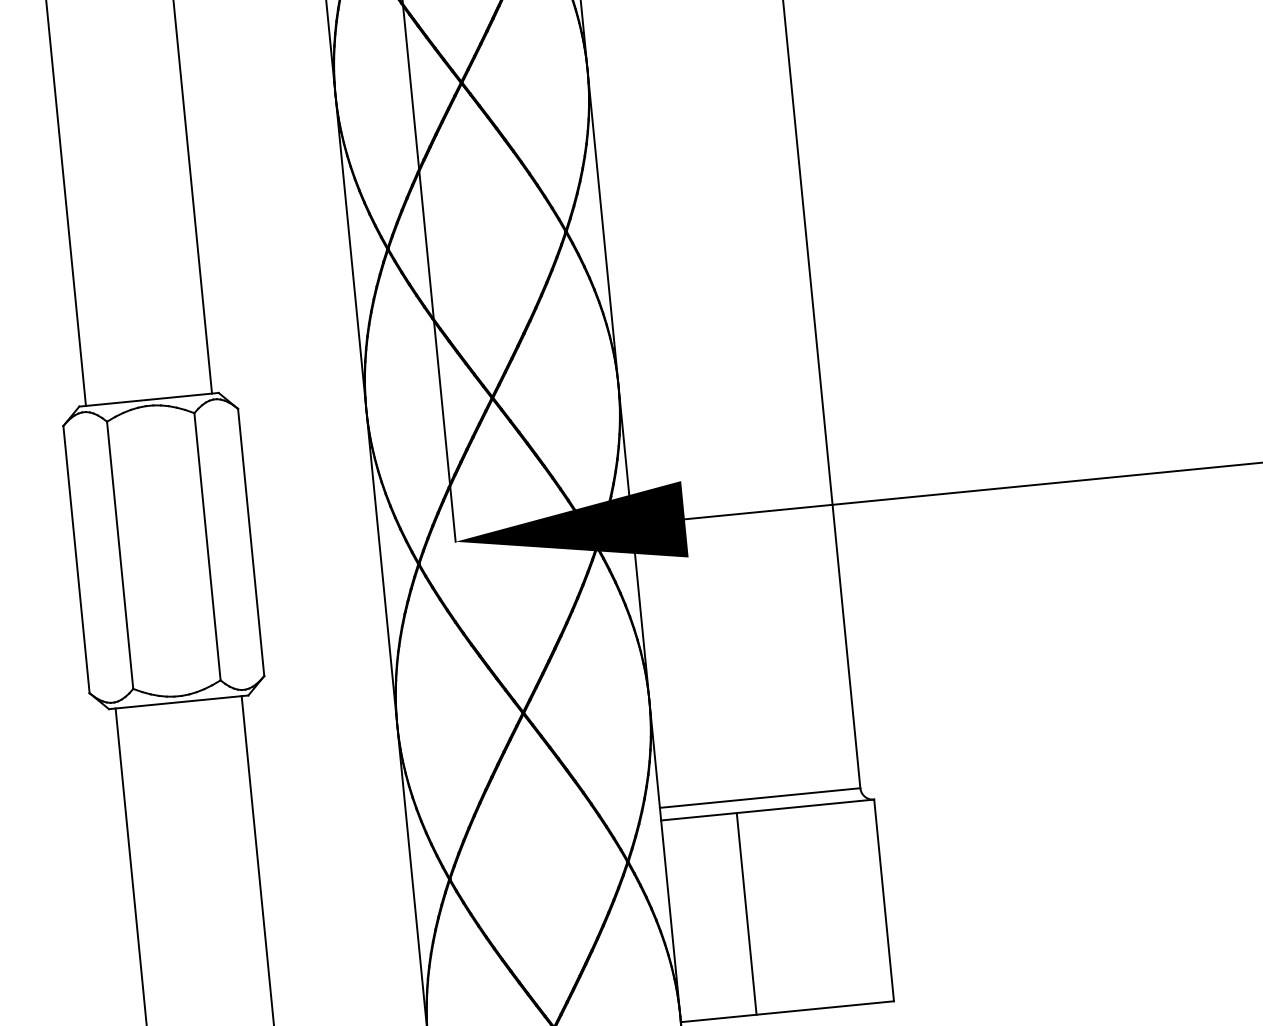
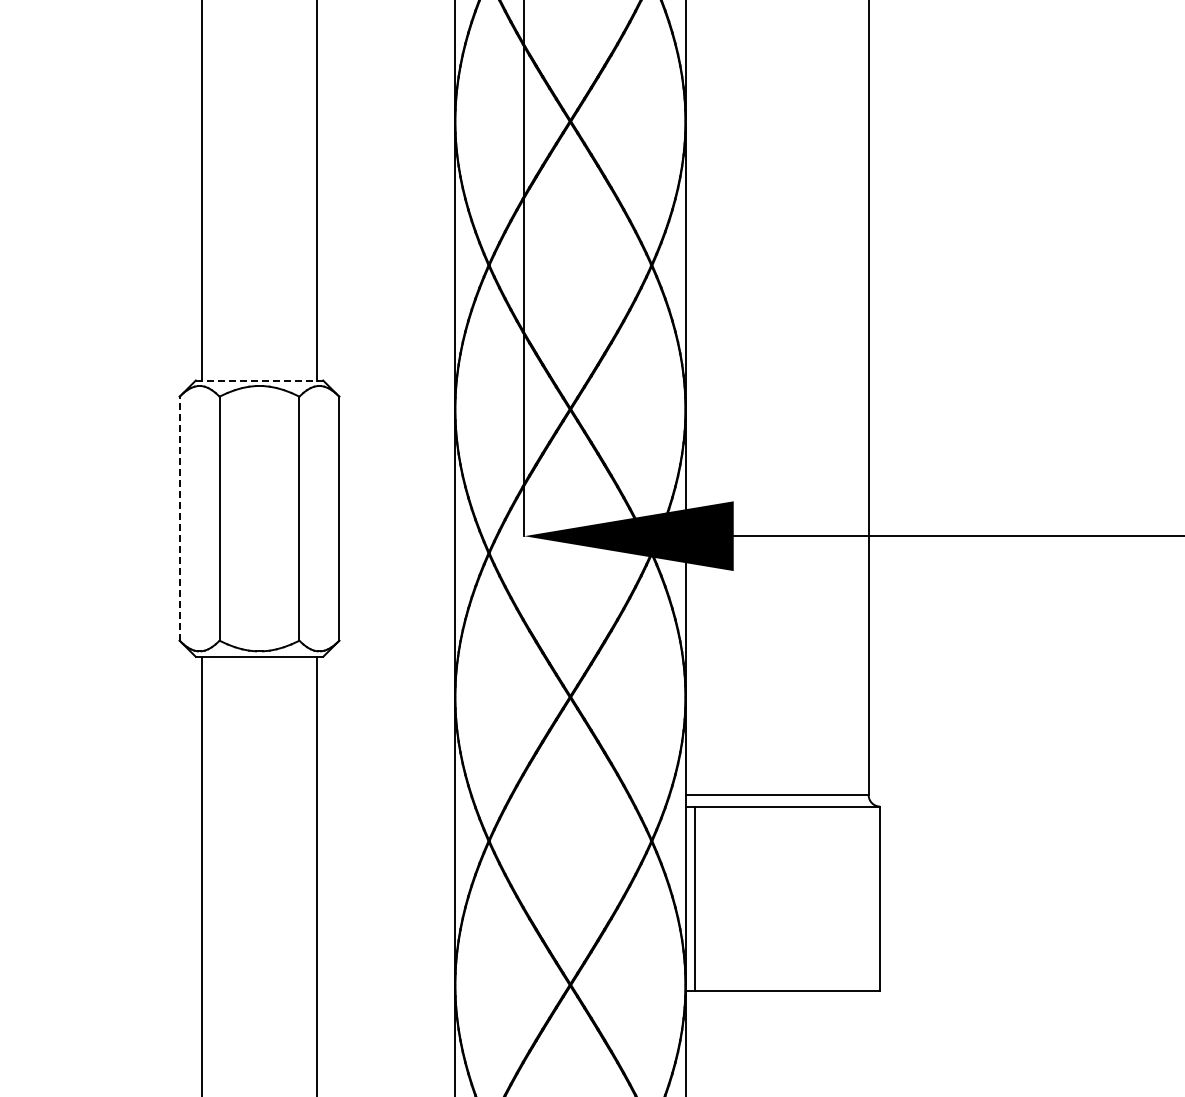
line: (148, 399) -> (259, 380), solid -> dashed
line: (76, 559) -> (179, 518), solid -> dashed
line: (746, 913) -> (694, 898), moved

